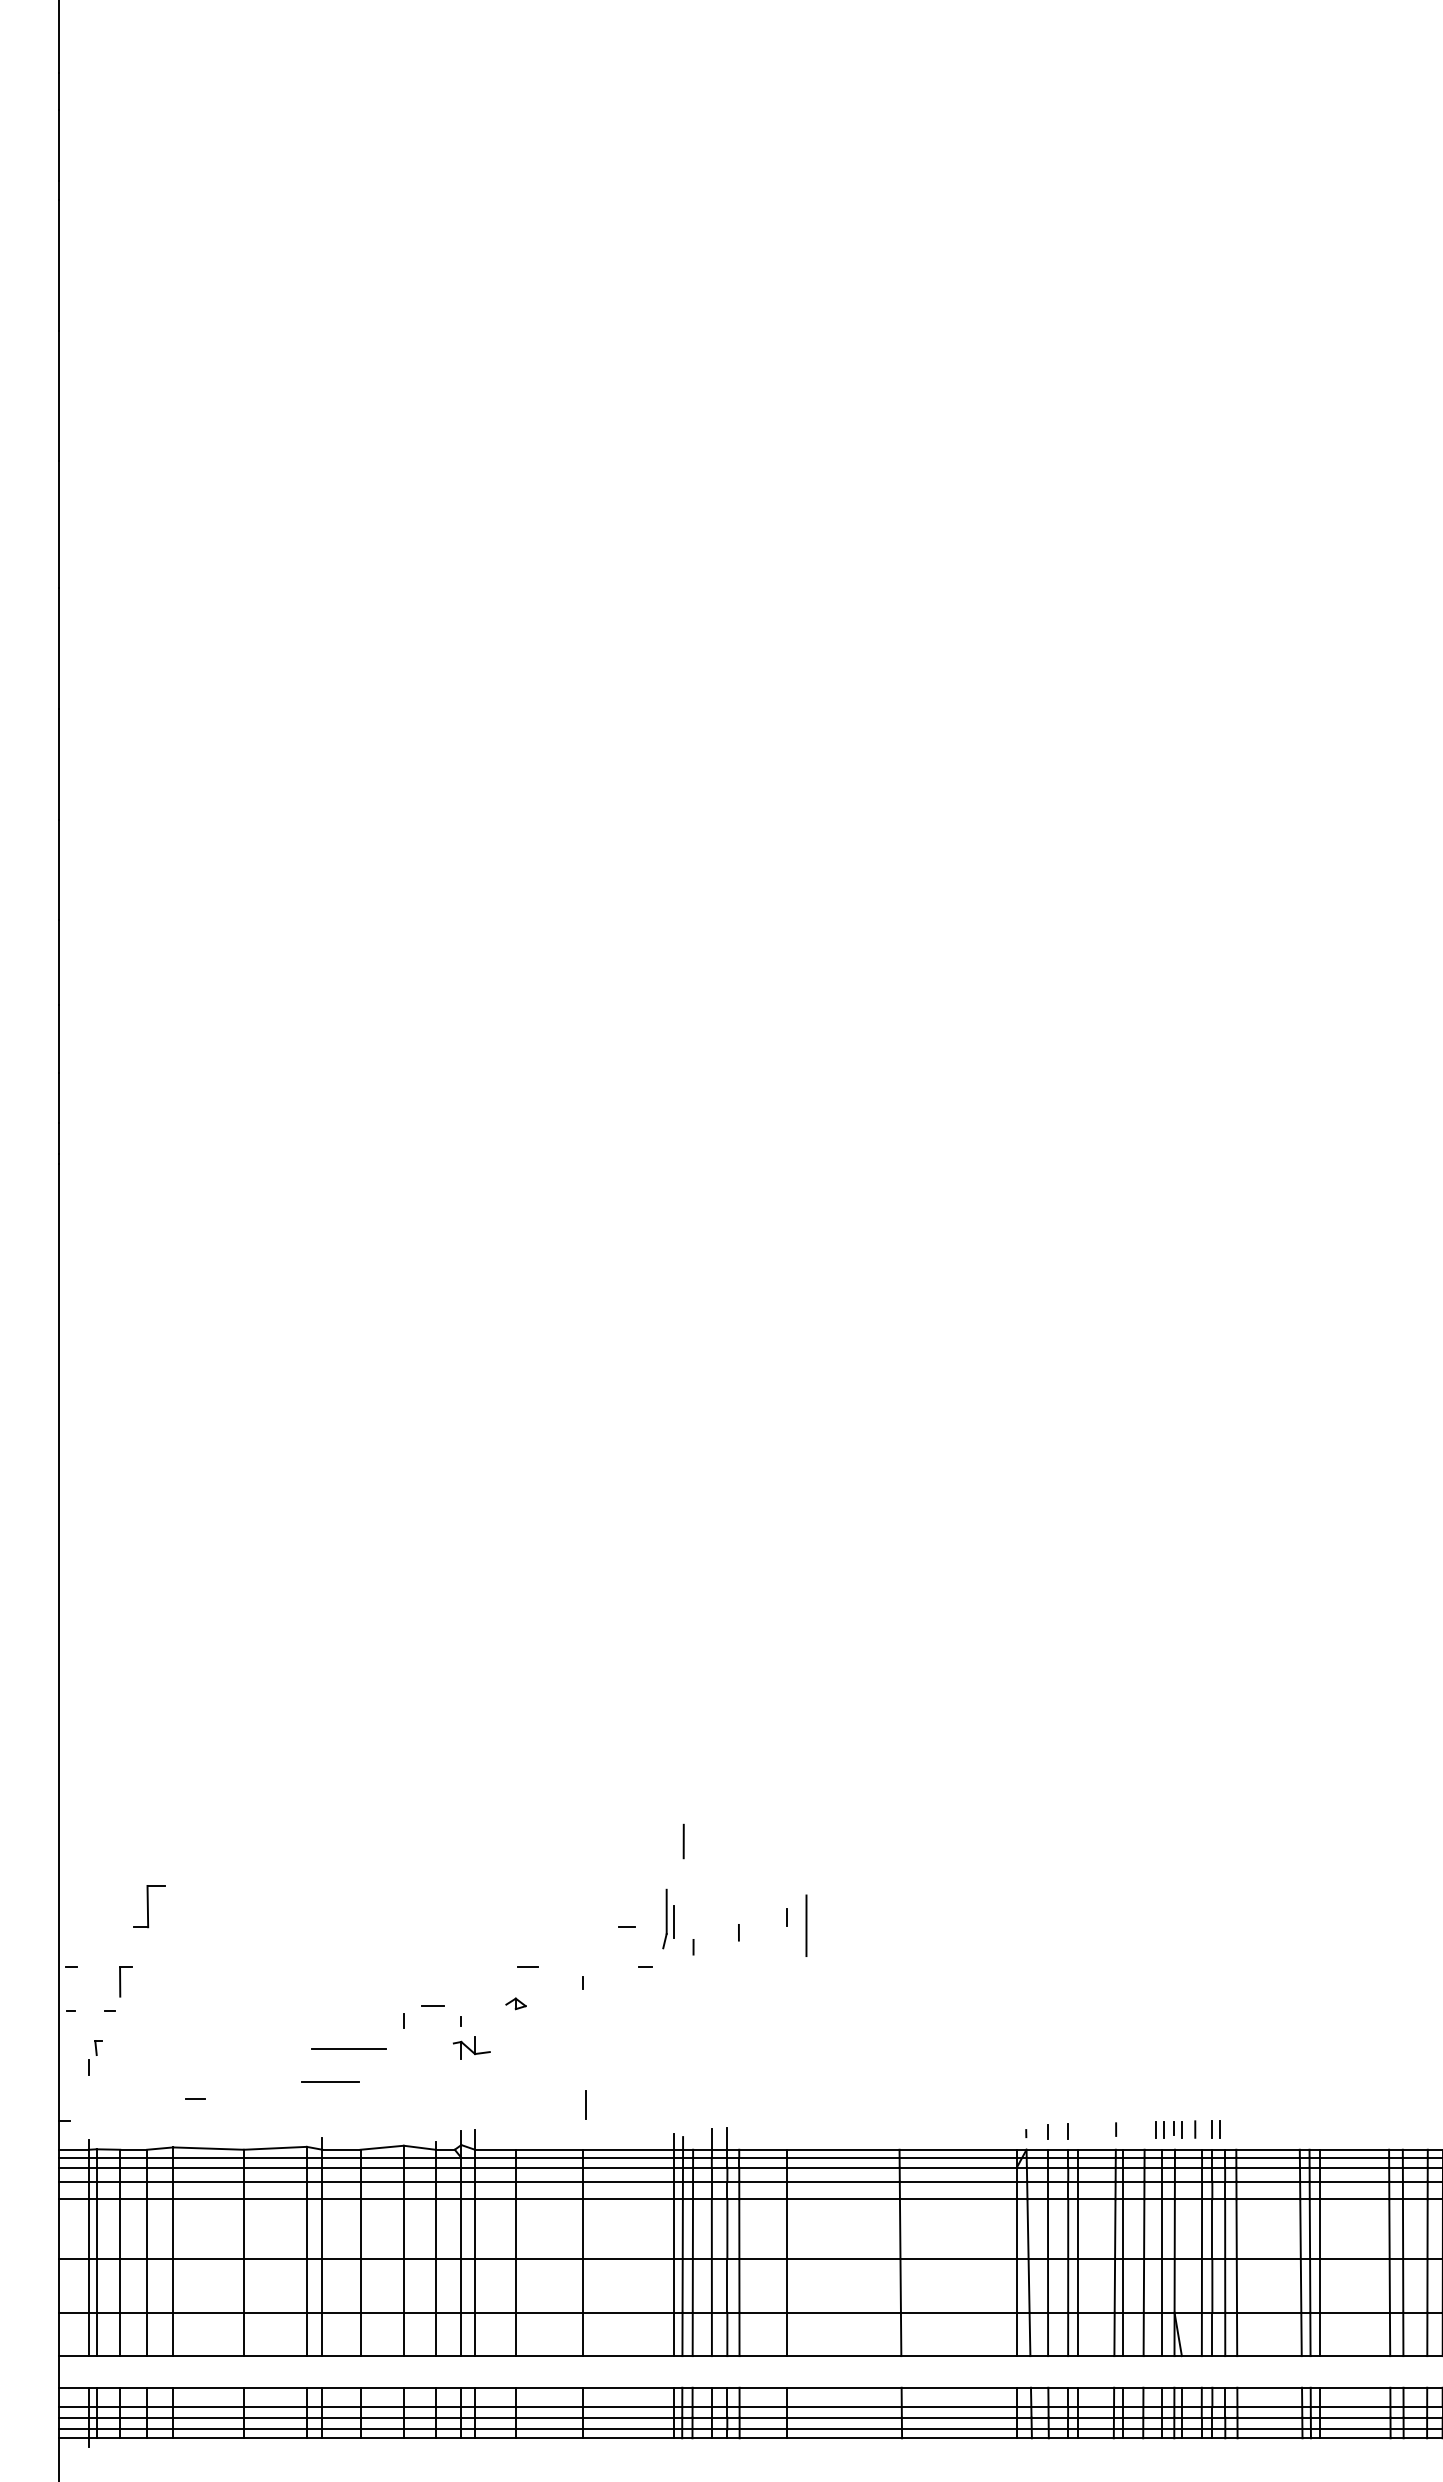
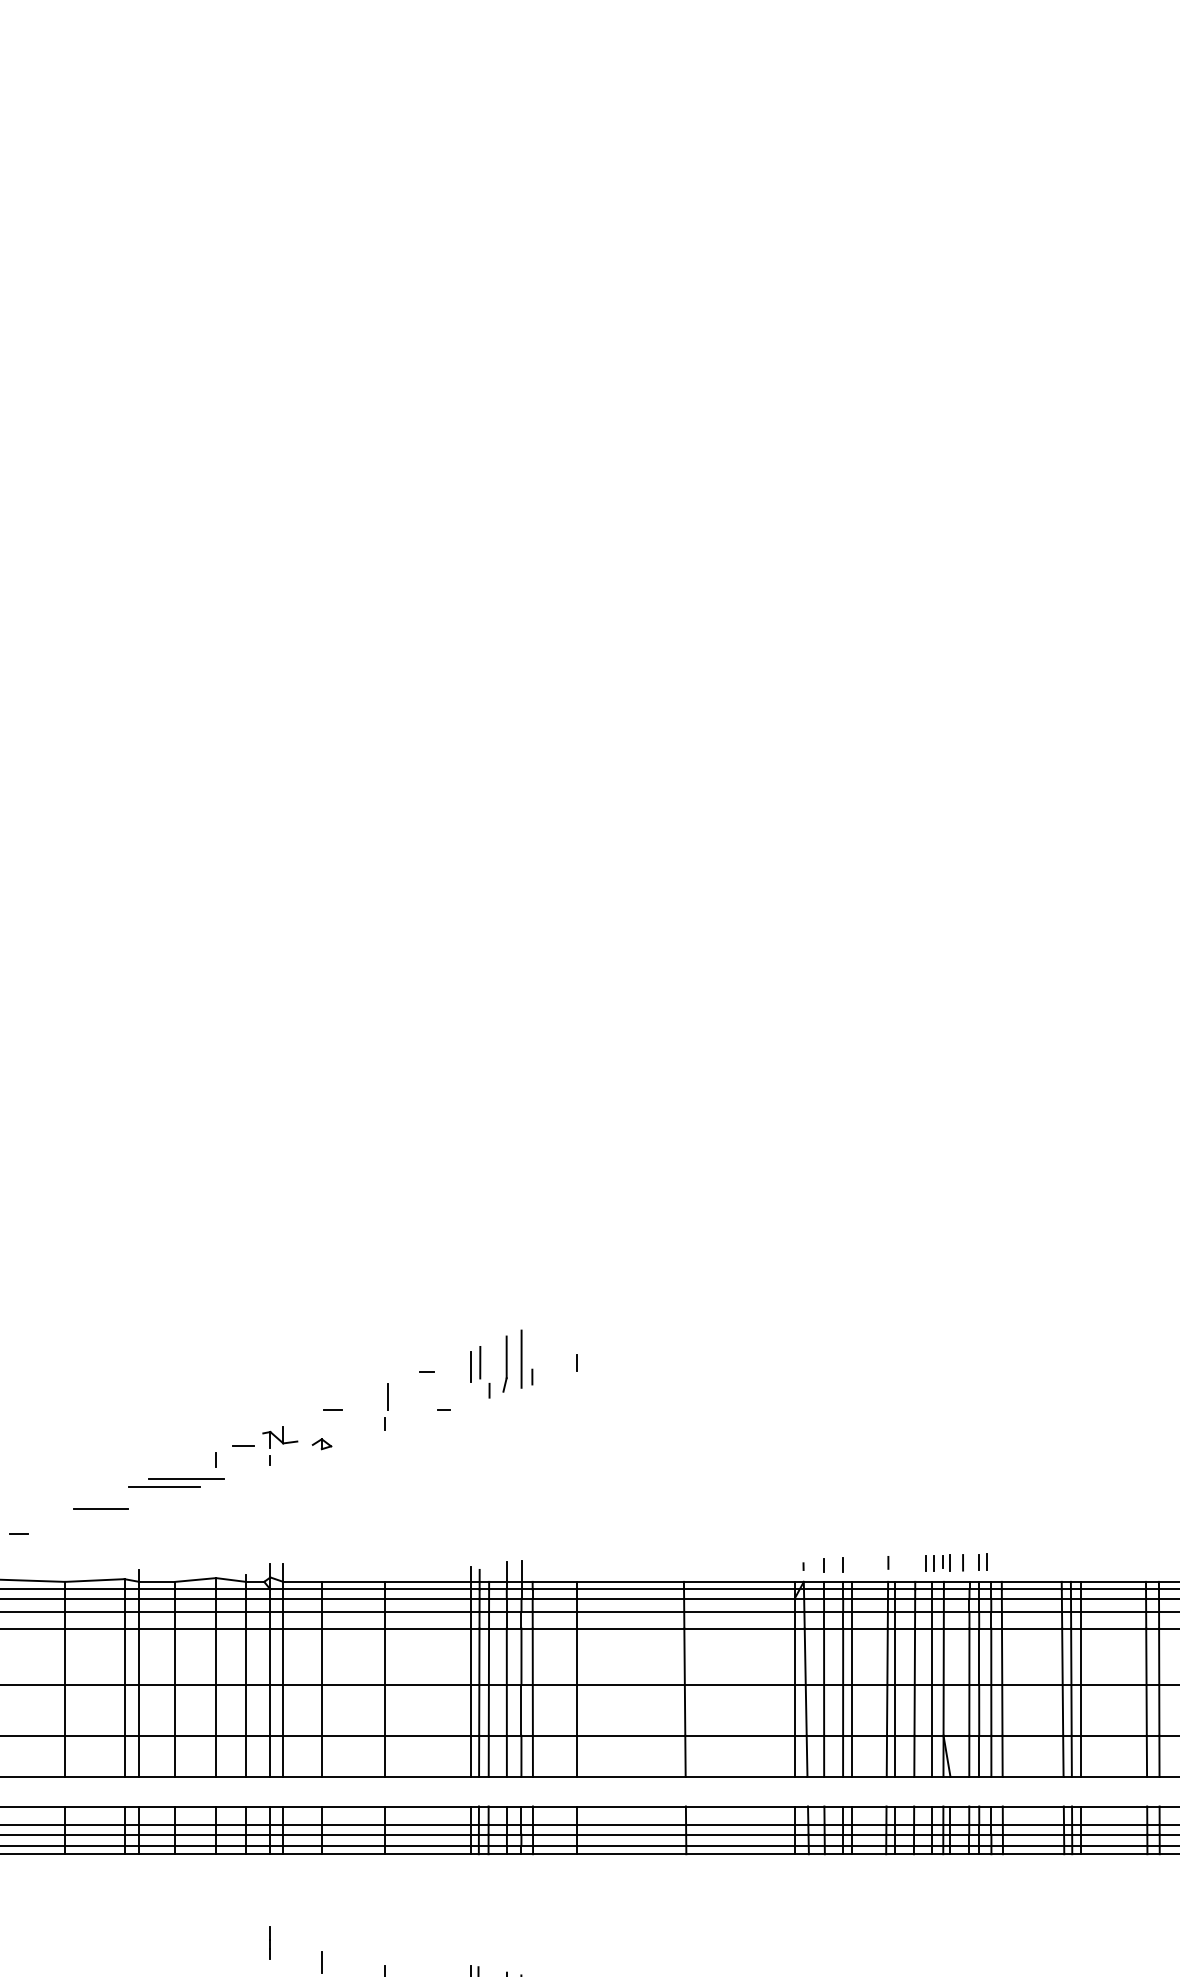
line: (683, 1841) -> (480, 1362), moved
part: (664, 1918) -> (504, 1363), moved
line: (806, 1925) -> (521, 1358), moved
line: (372, 2041) -> (186, 1479), added
part: (471, 2047) -> (279, 1437), moved
line: (330, 2081) -> (100, 1508), moved
line: (585, 2104) -> (387, 1396), moved

